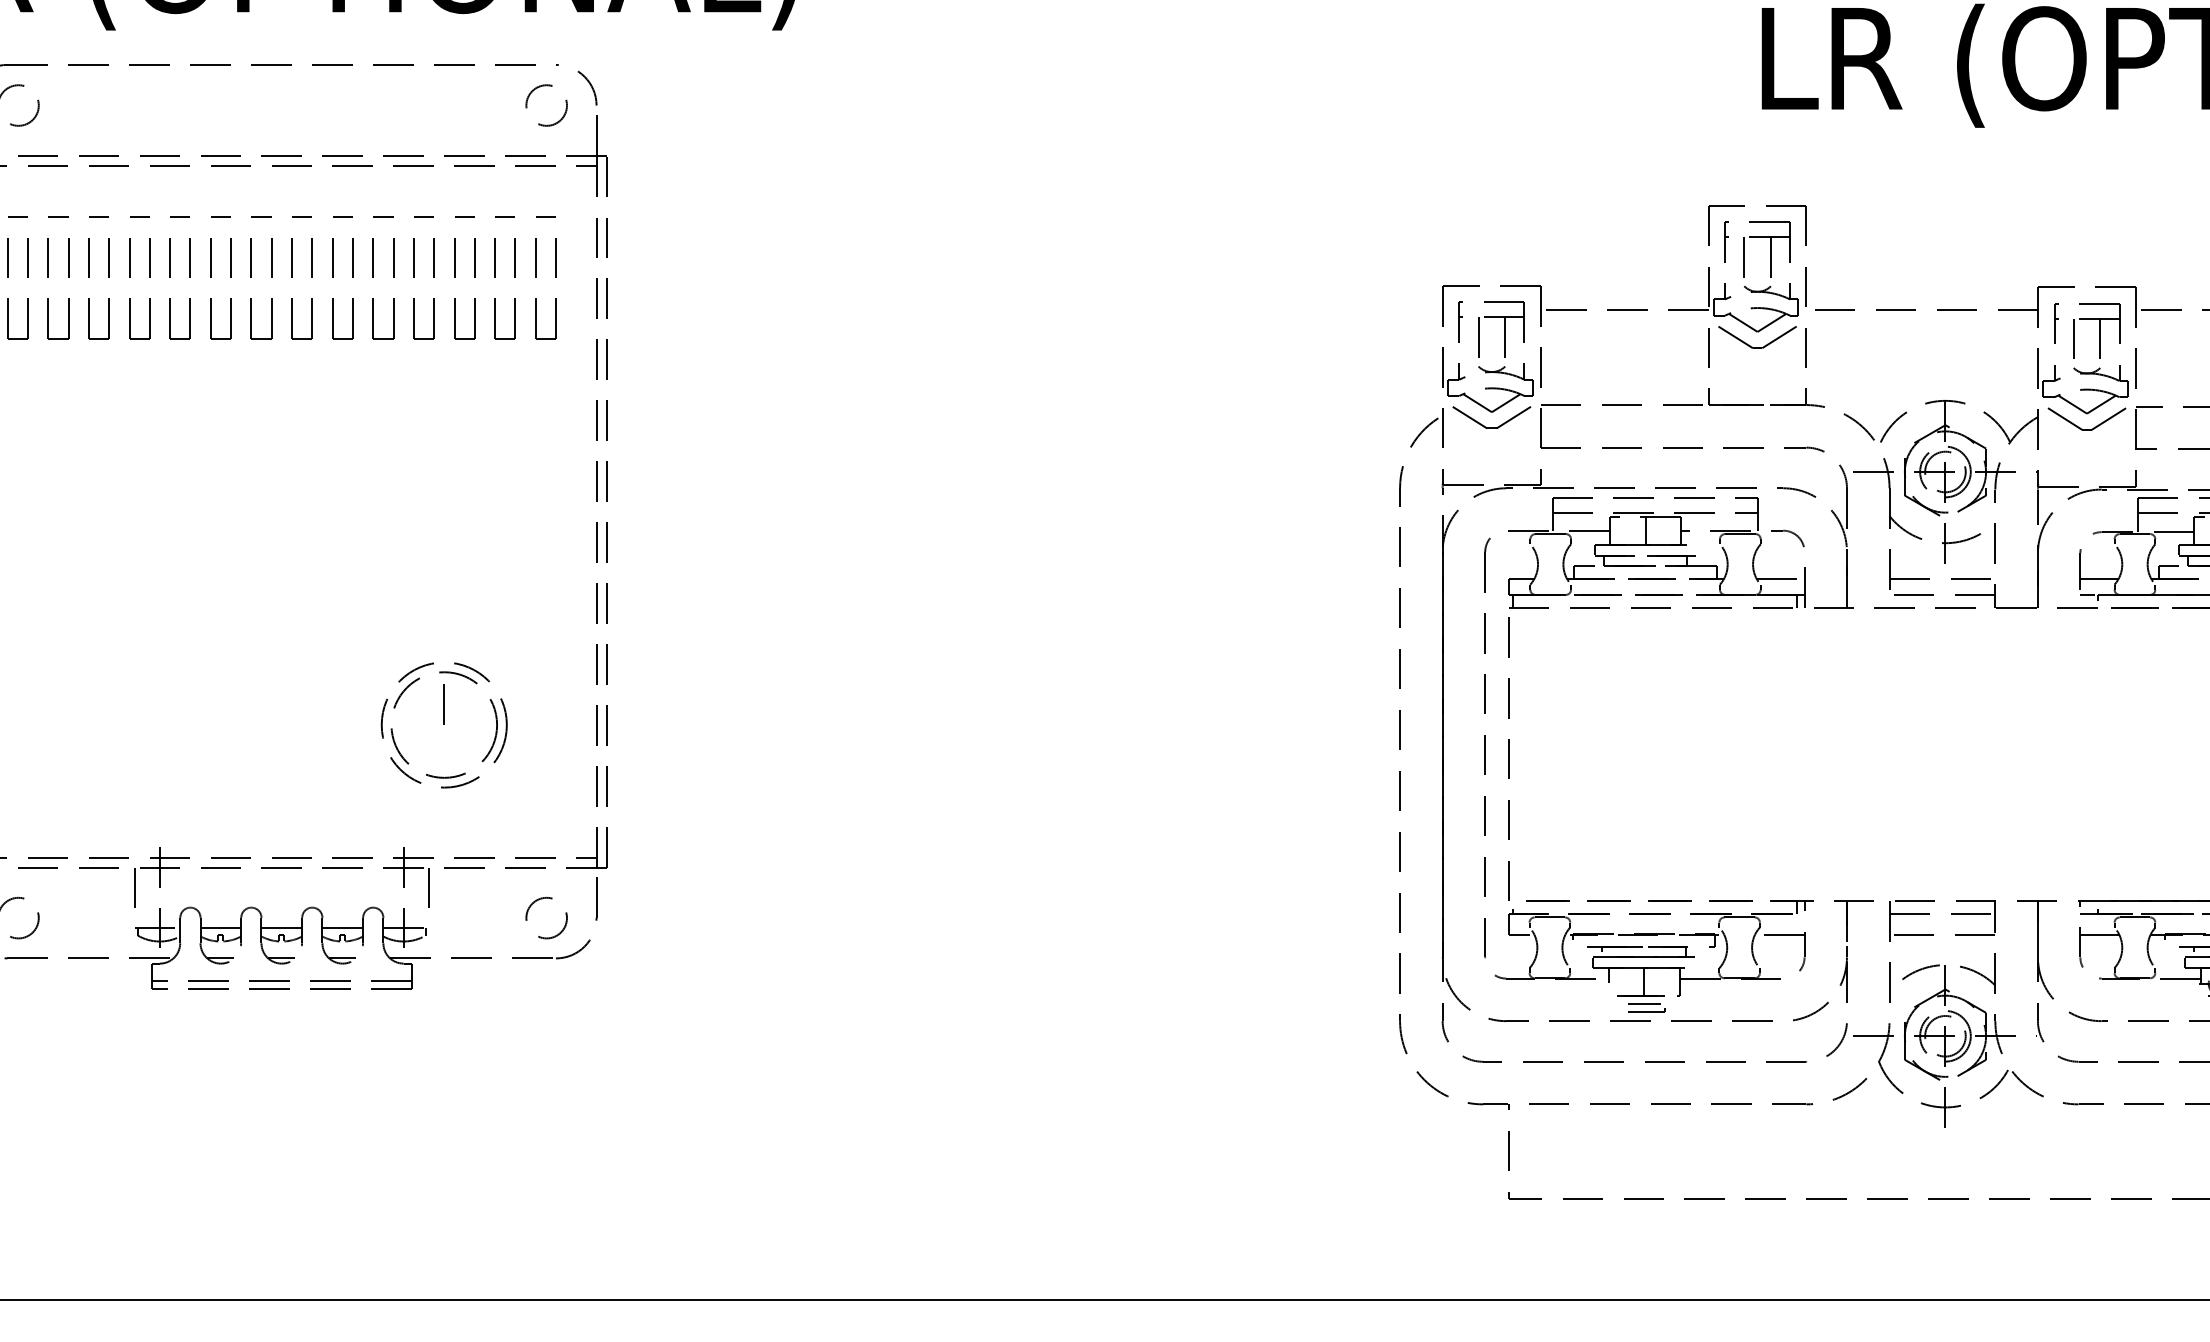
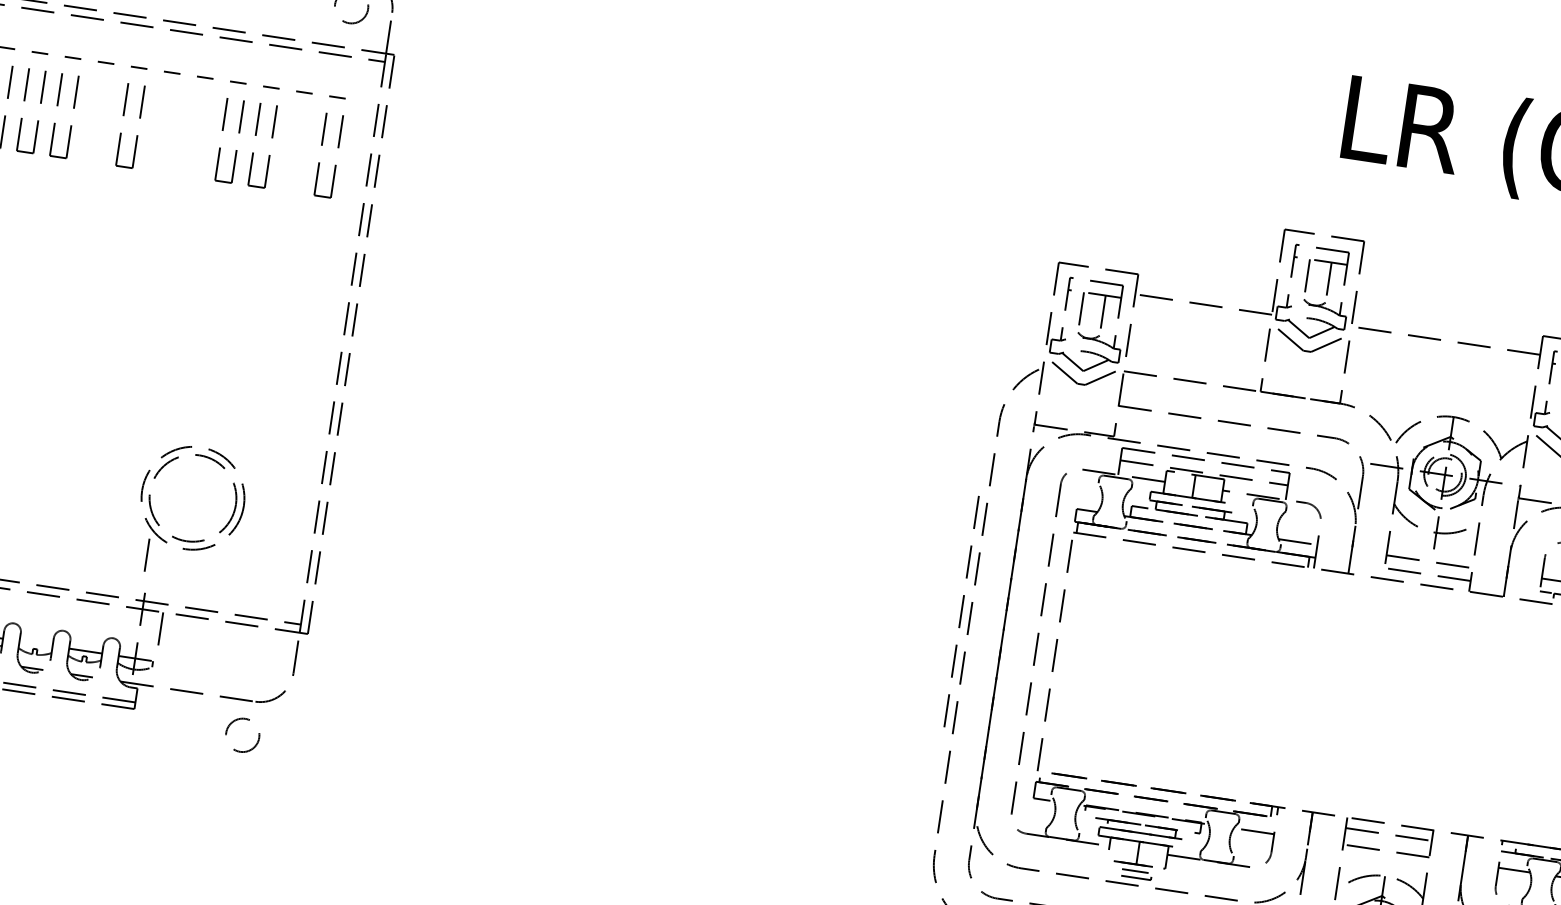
part: (251, 298) -> (88, 127), removed
part: (333, 298) -> (154, 137), removed
part: (373, 298) -> (187, 142), removed
part: (495, 298) -> (286, 157), removed
line: (443, 704) -> (146, 554), moved
line: (1388, 722) -> (961, 611), added
circle: (546, 917) -> (242, 734), moved
line: (281, 928) -> (35, 644), removed

